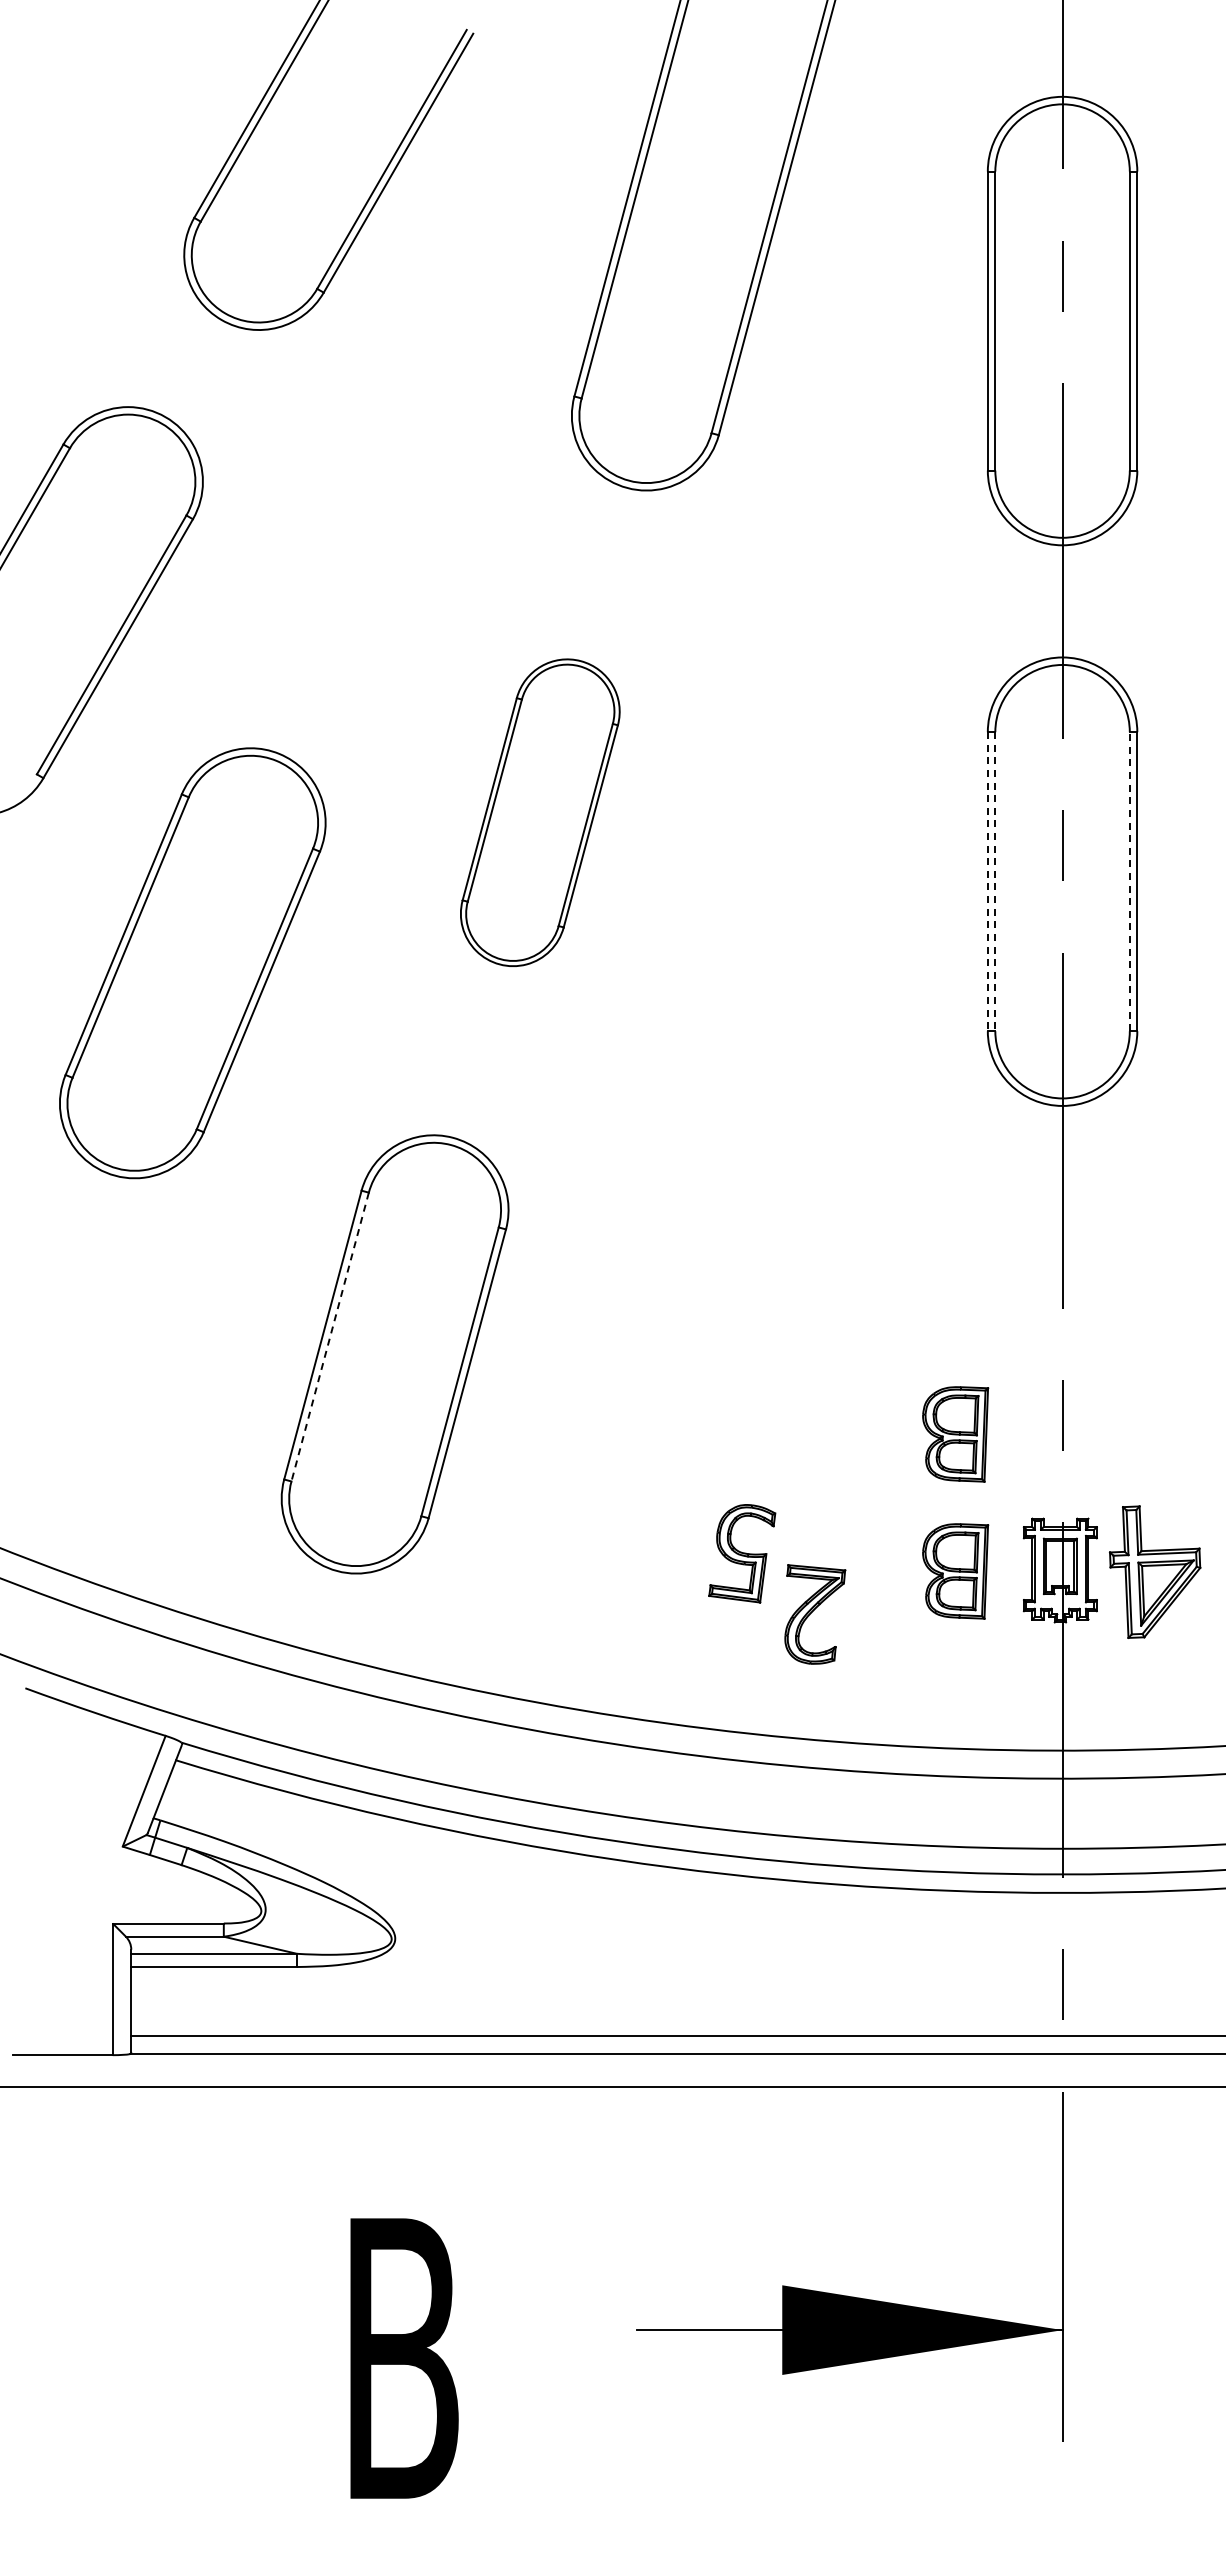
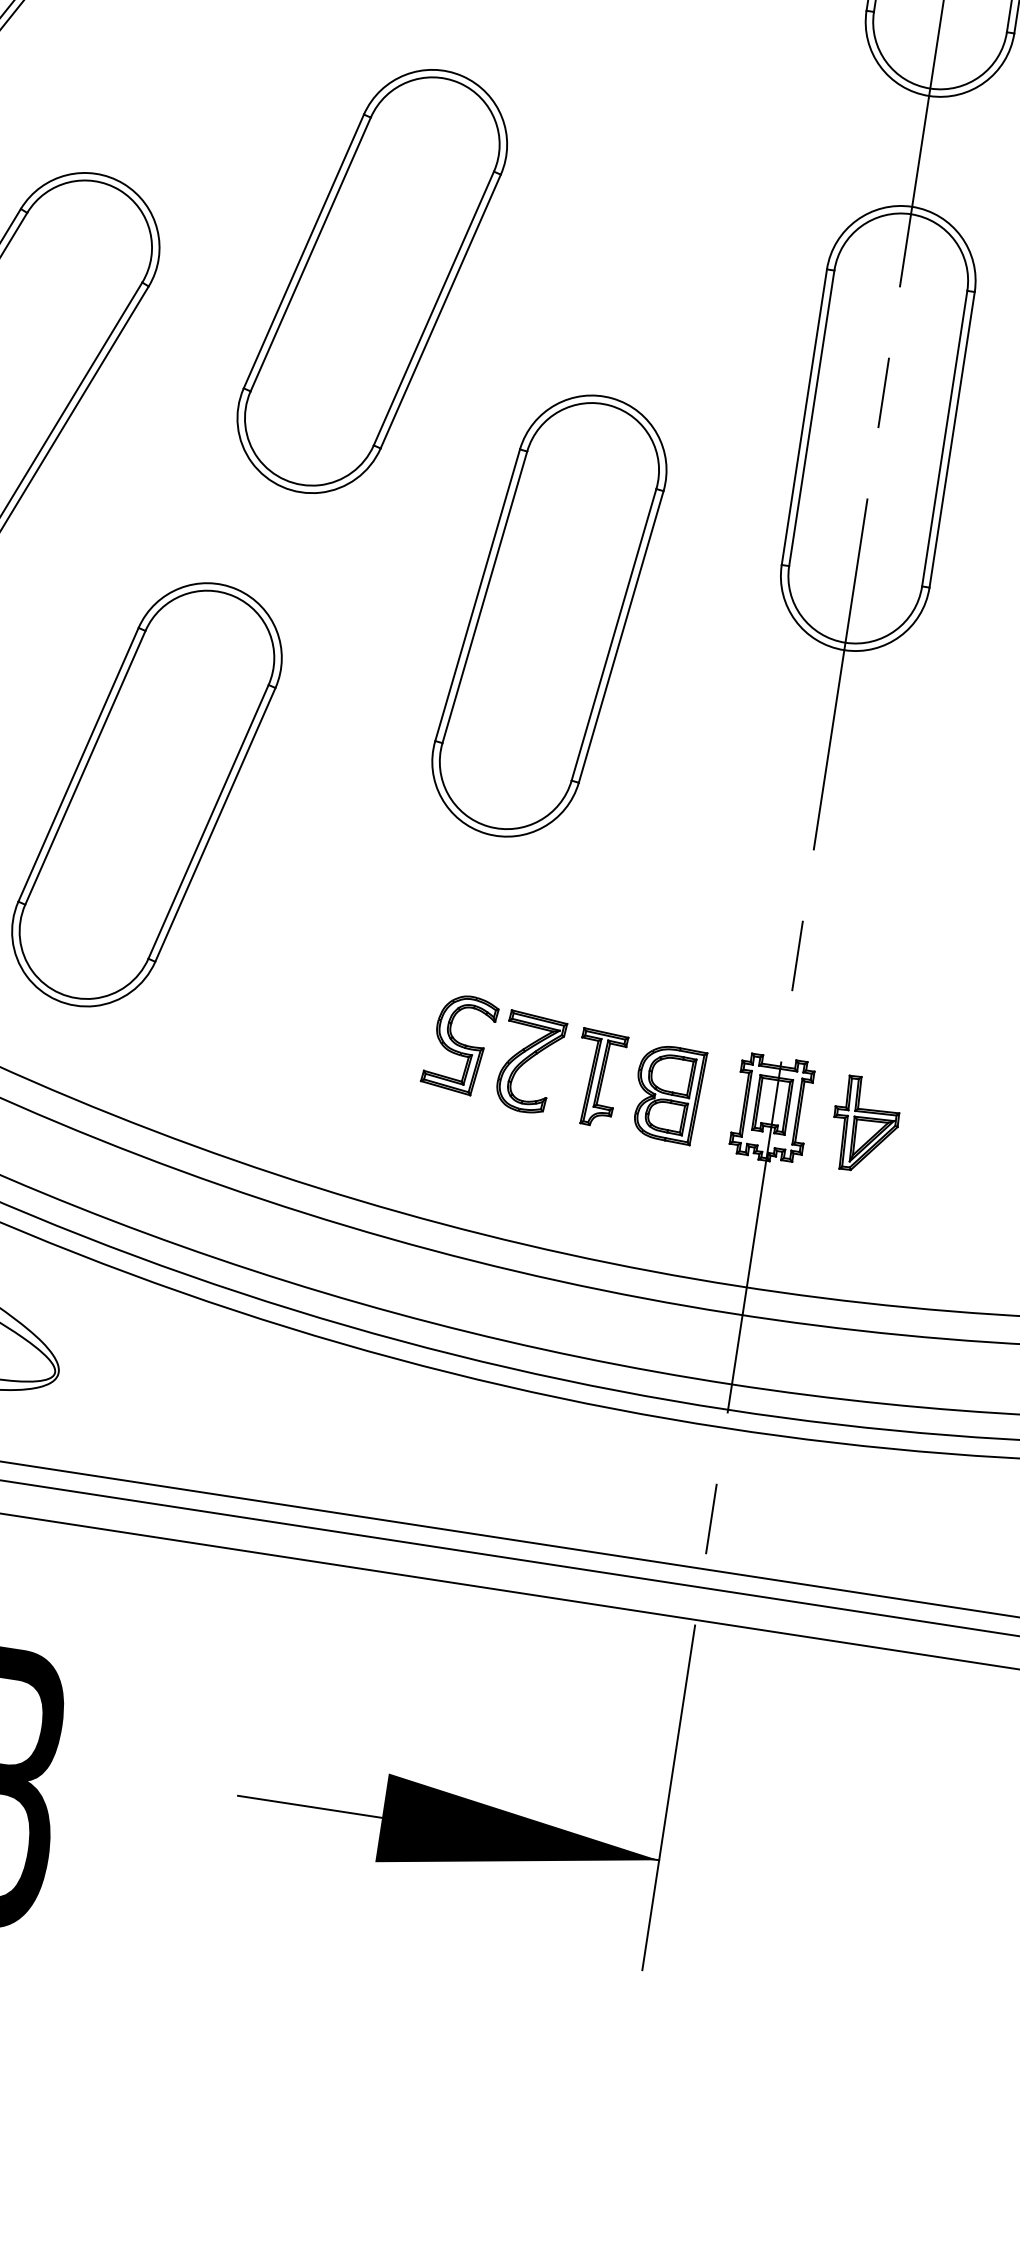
part: (540, 812) -> (372, 281), size x1.43
line: (1129, 881) -> (944, 438), dashed -> solid
line: (987, 882) -> (803, 417), dashed -> solid
line: (995, 882) -> (811, 419), dashed -> solid
part: (765, 1116) -> (549, 615), added
line: (330, 1337) -> (85, 768), dashed -> solid
part: (955, 1434) -> (688, 958), removed
part: (884, 1565) -> (598, 1077), added
part: (1155, 1572) -> (865, 1125), size x0.71
part: (815, 1614) -> (531, 1063), moved

